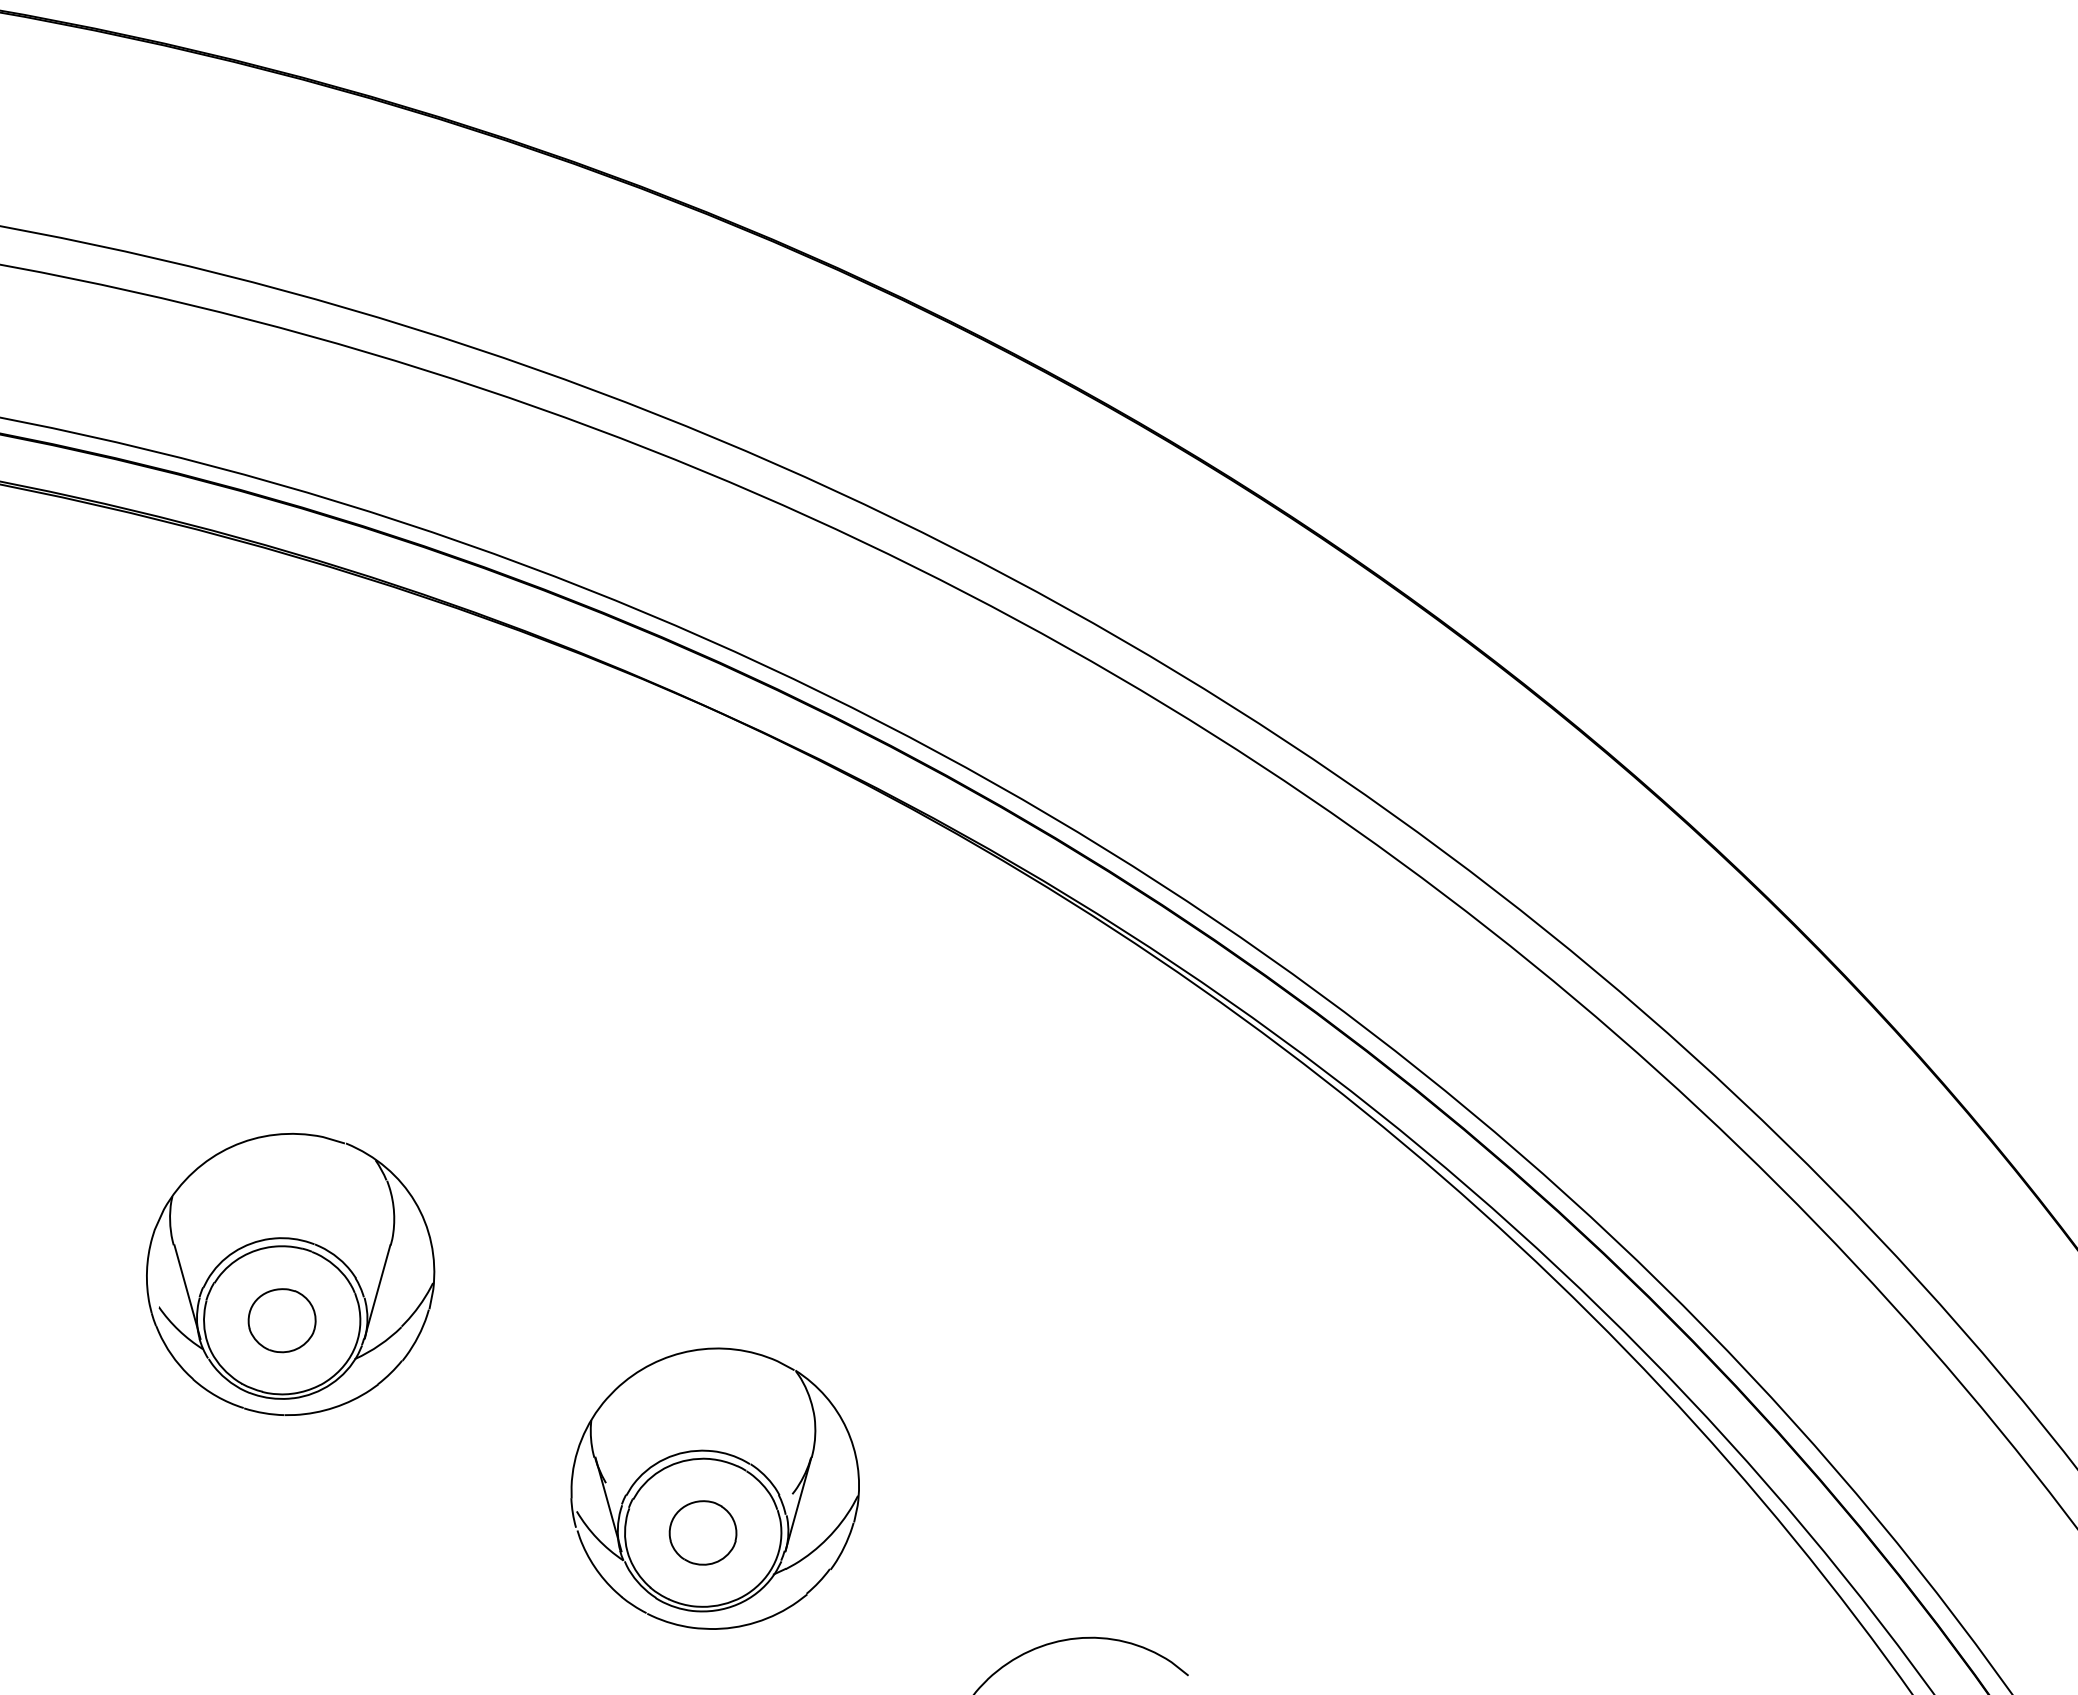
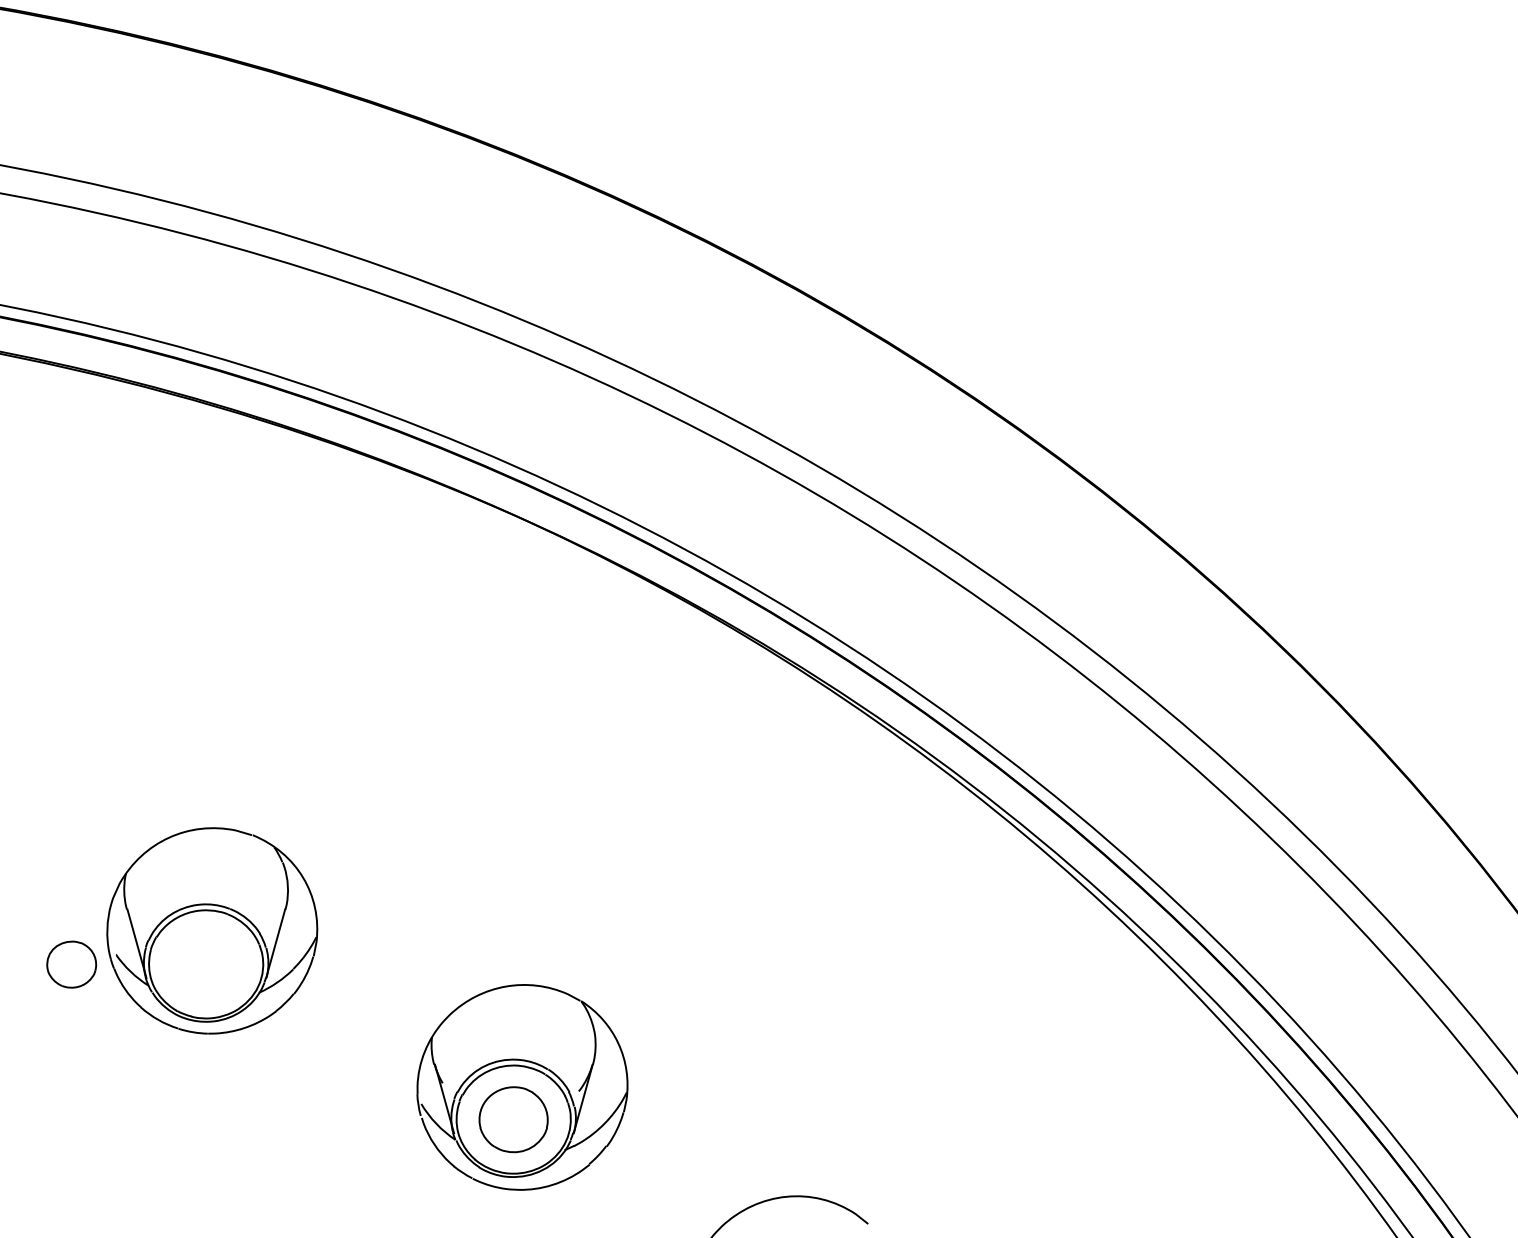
part: (281, 1320) -> (71, 964), moved
part: (702, 1532) -> (513, 1119), size x1.4

